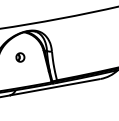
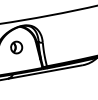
part: (20, 57) -> (16, 47), size x1.67

